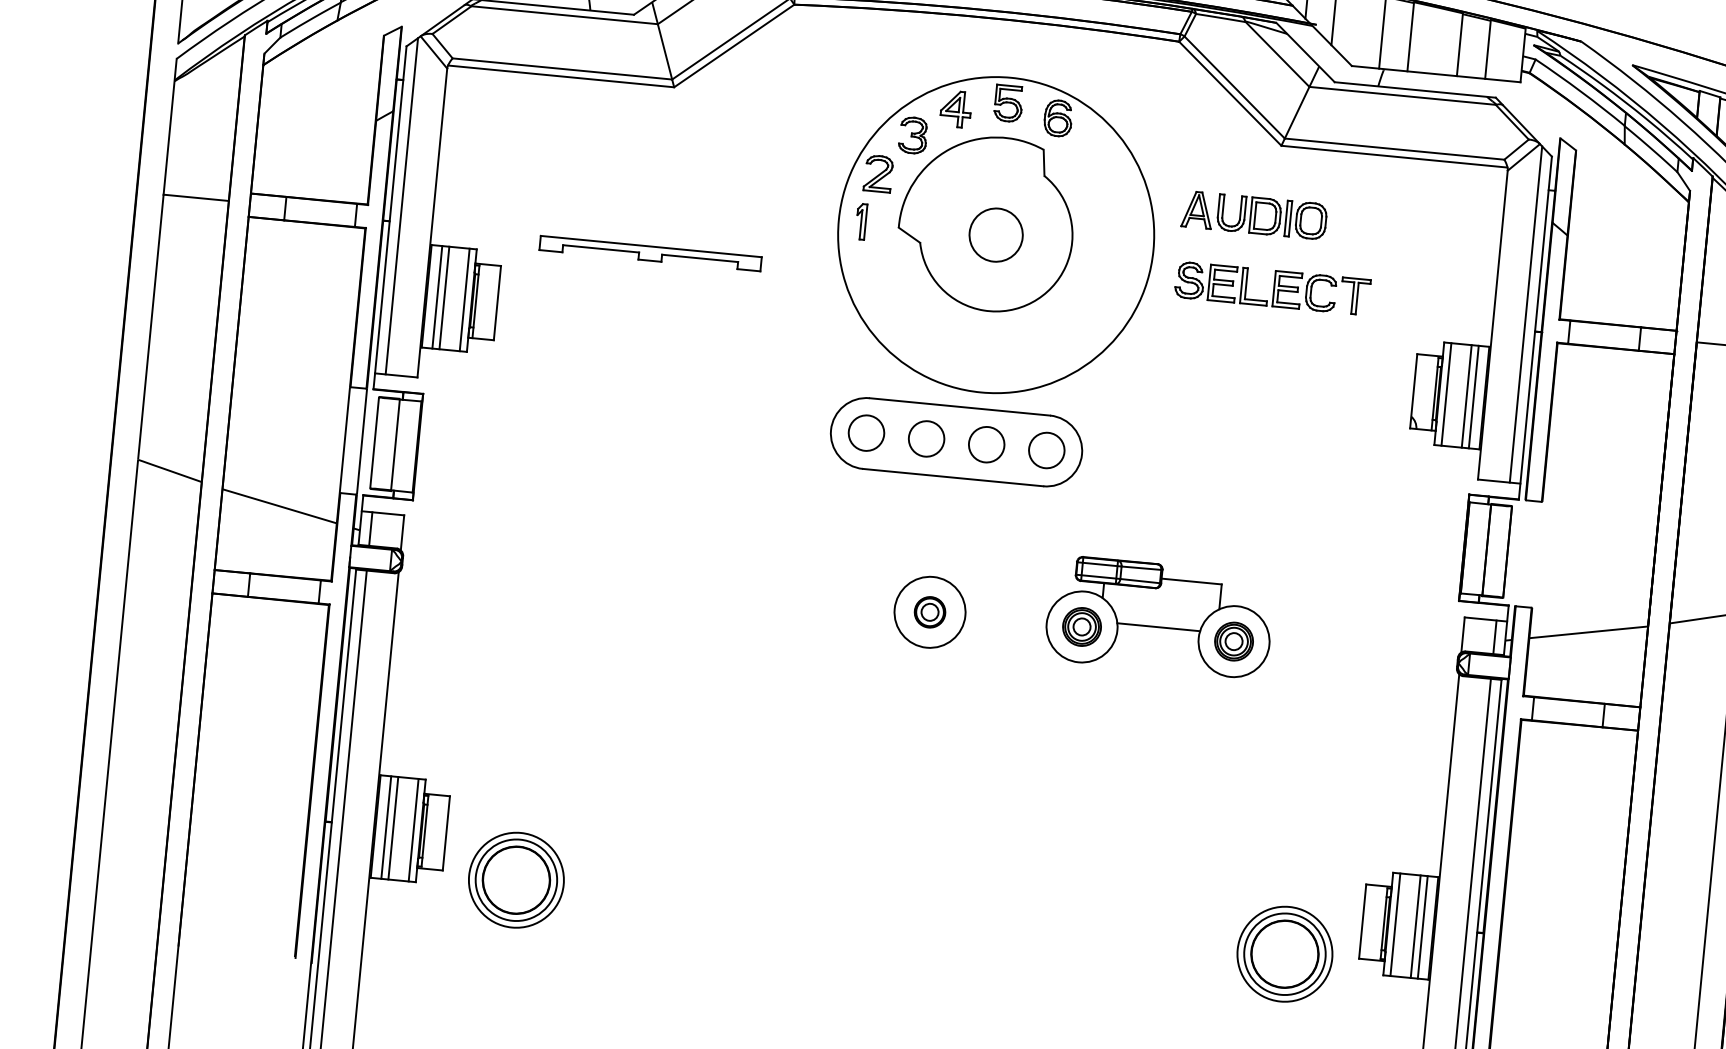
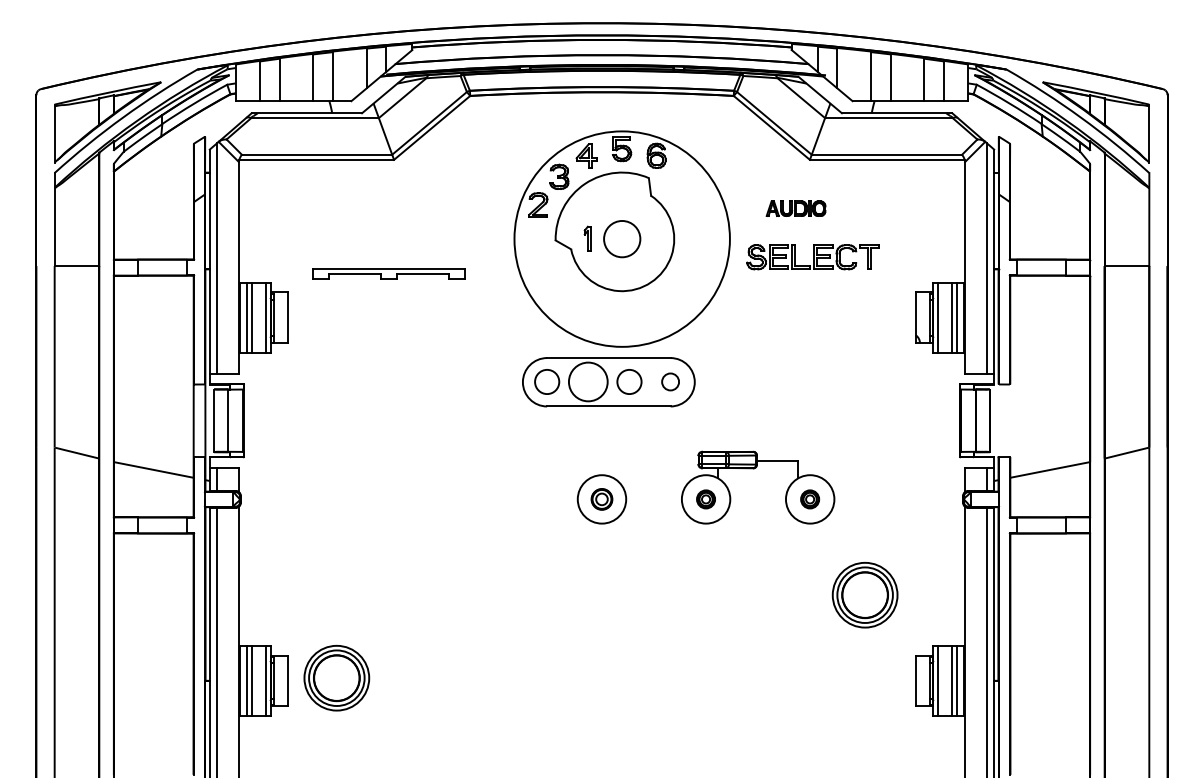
part: (1253, 214) -> (795, 208), size x0.6
part: (860, 221) -> (587, 238), moved
circle: (926, 438) -> (588, 381), size x1.6
circle: (1046, 449) -> (670, 381), size x0.7
part: (1081, 627) -> (705, 499), size x0.7
line: (1157, 627) -> (757, 494), removed
part: (1233, 641) -> (809, 499), size x0.7
part: (515, 880) -> (336, 678), moved
part: (1283, 954) -> (864, 595), moved

